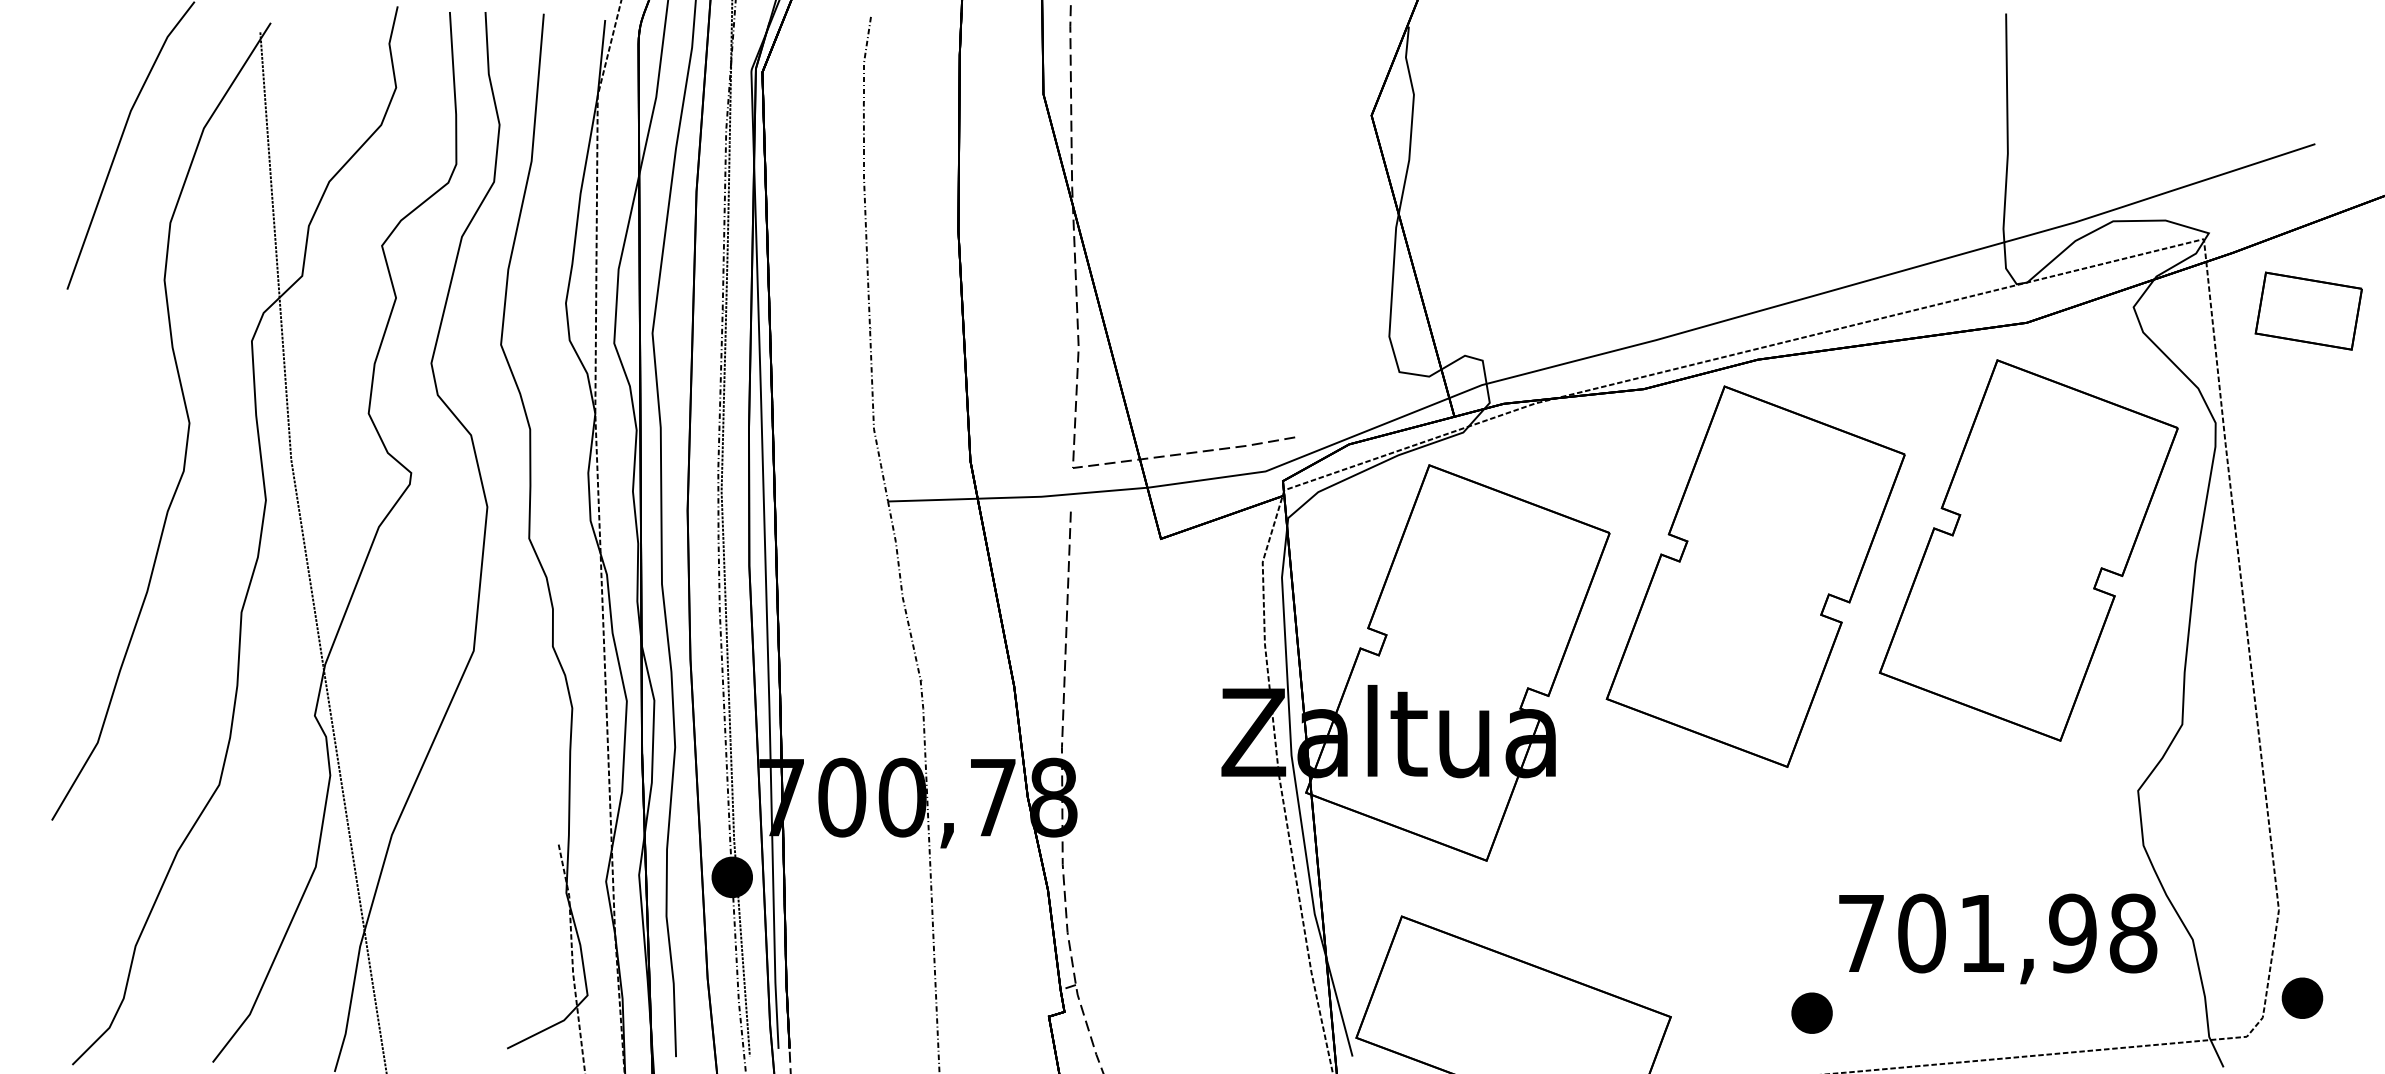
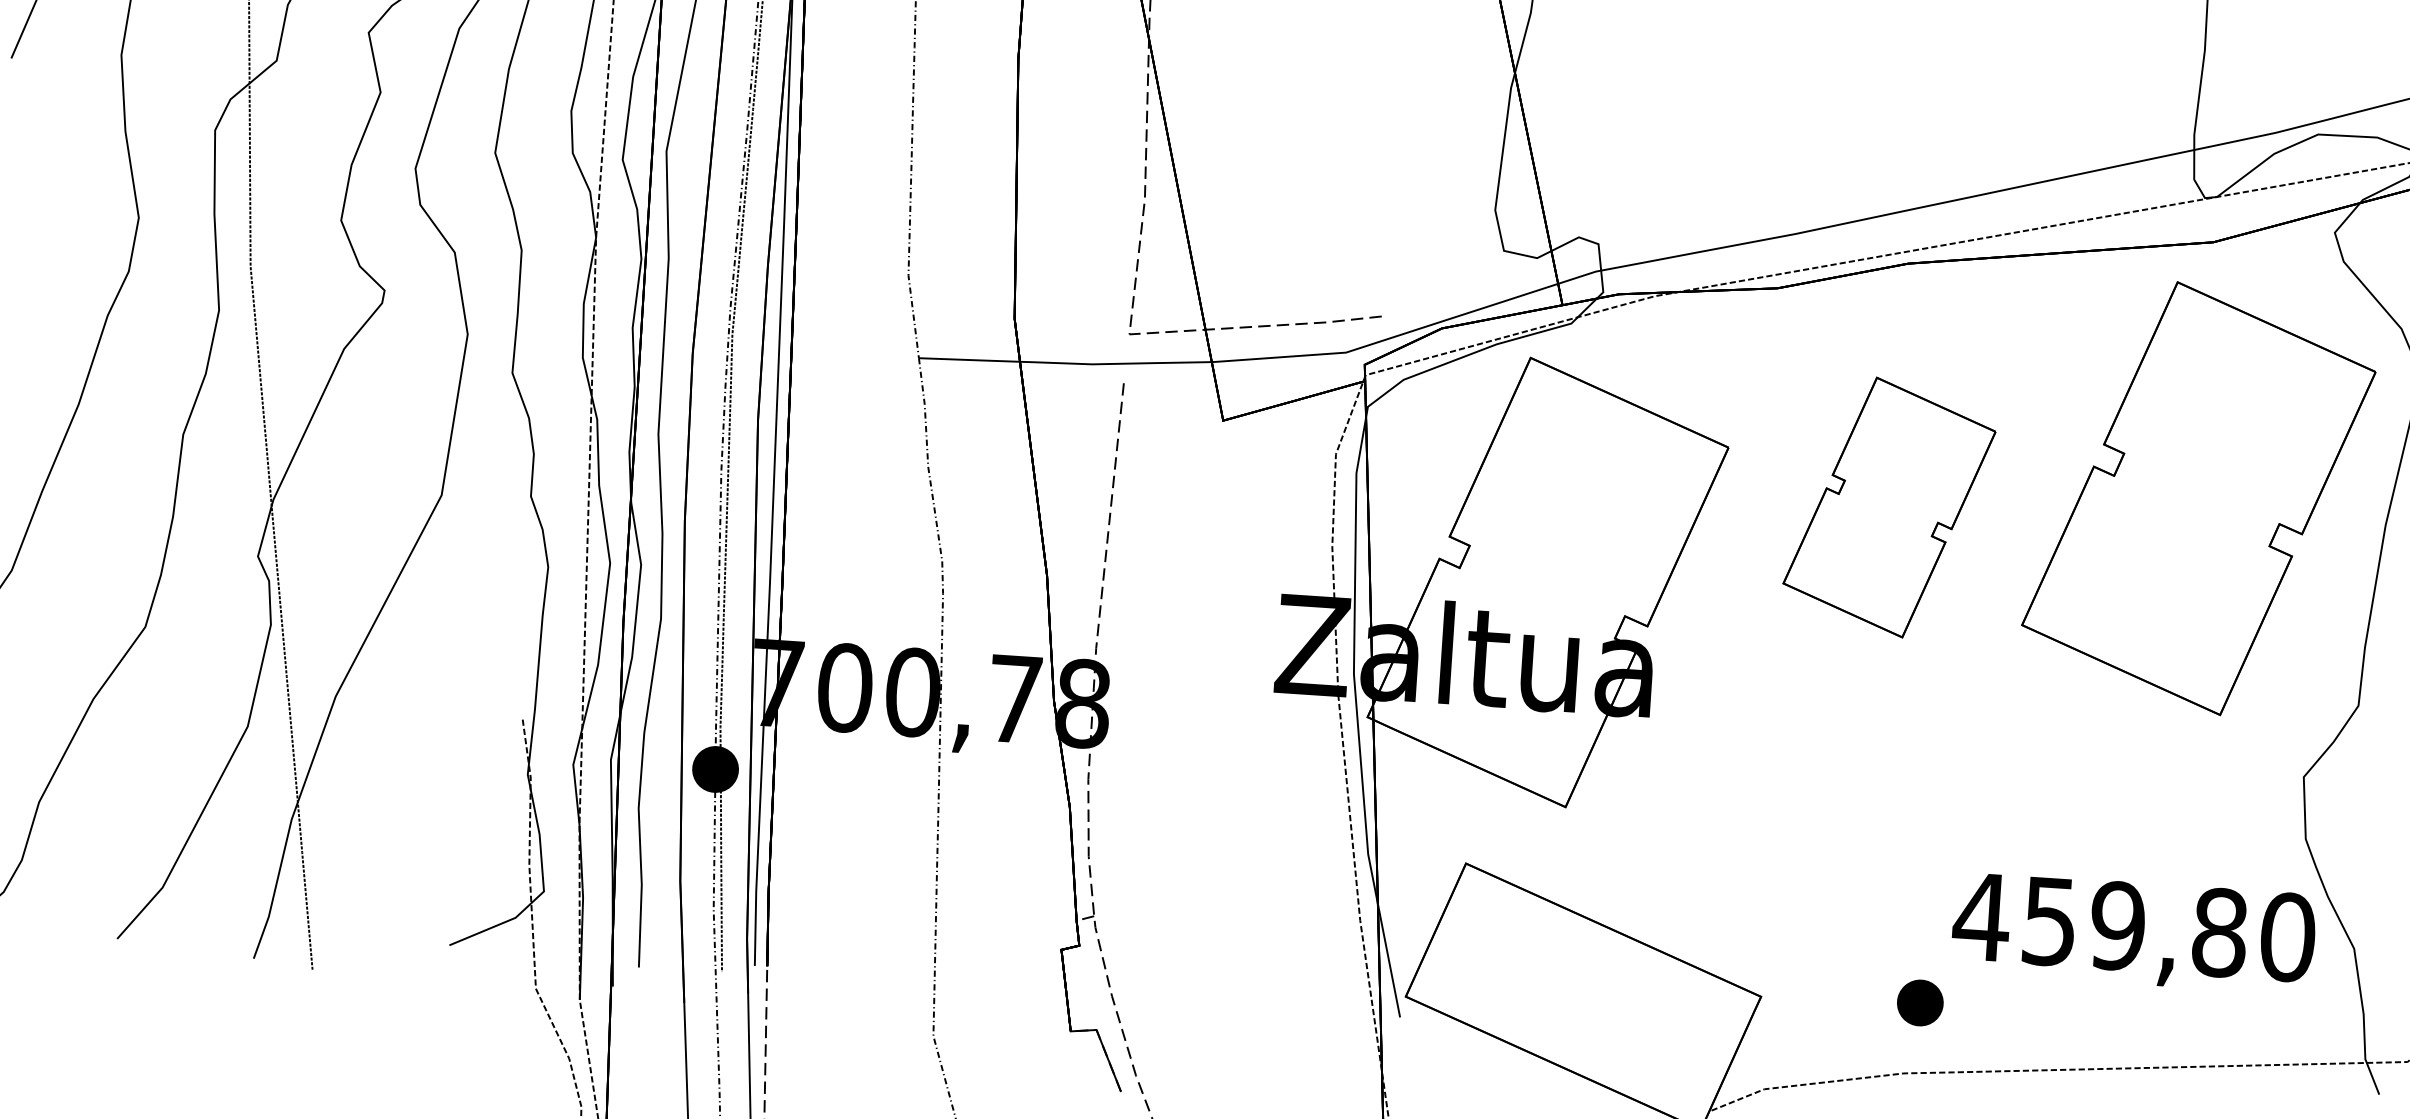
part: (1755, 576) -> (1889, 507), size x0.6
text: (1996, 933) -> (2133, 927), 701,98 -> 459,80

